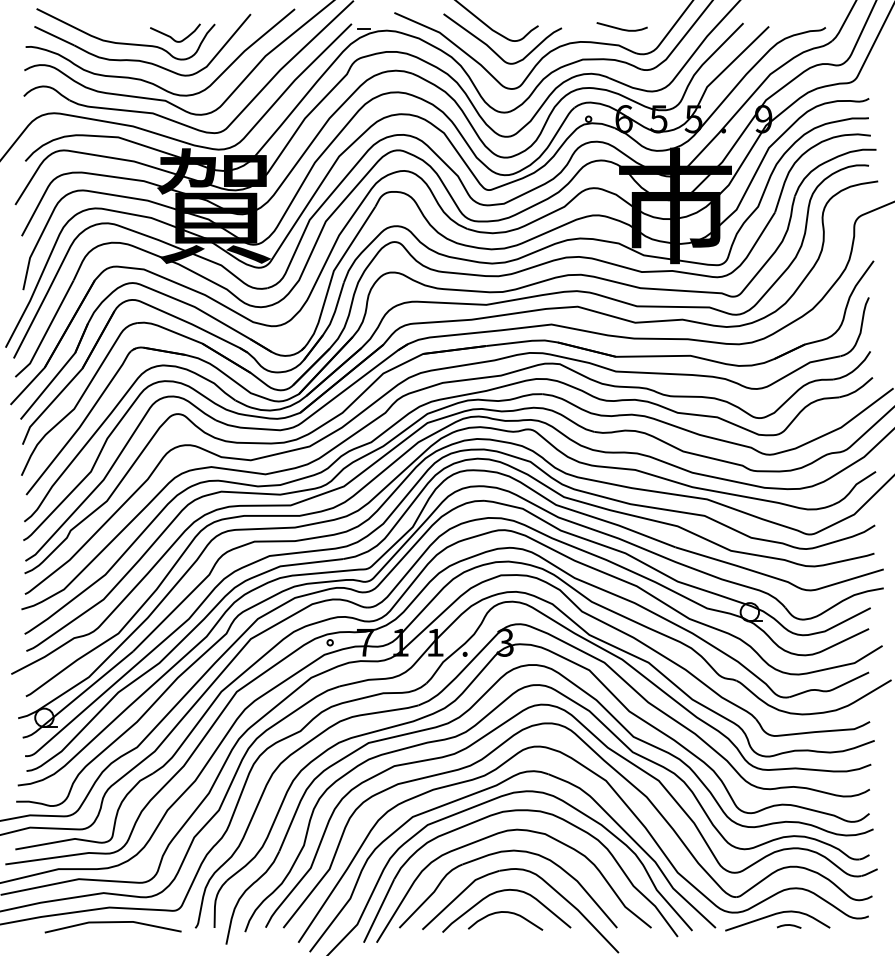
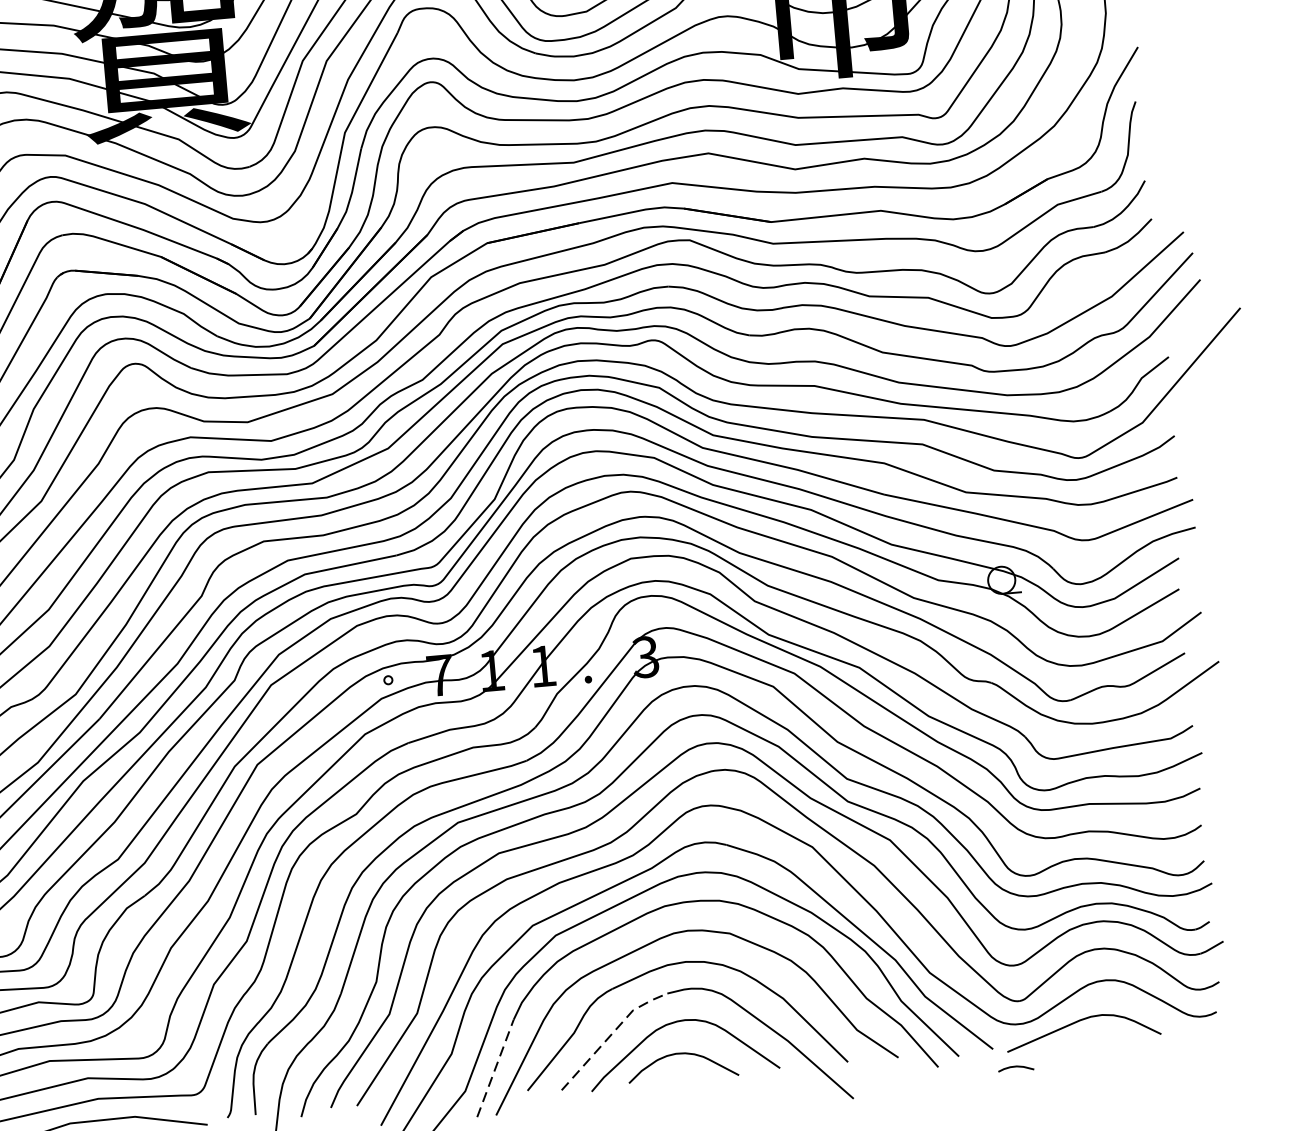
line: (459, 895) -> (611, 1035), solid -> dashed
line: (379, 910) -> (496, 1067), solid -> dashed
curve: (789, 925) -> (1016, 1067), moved

